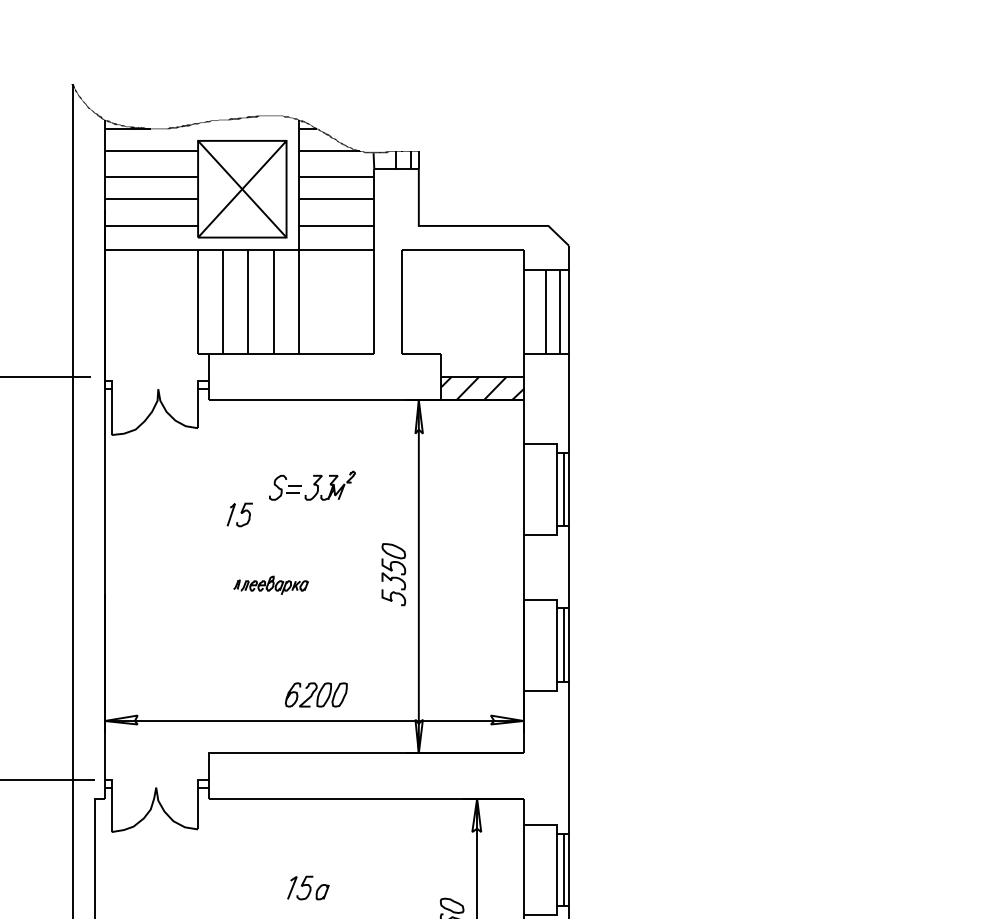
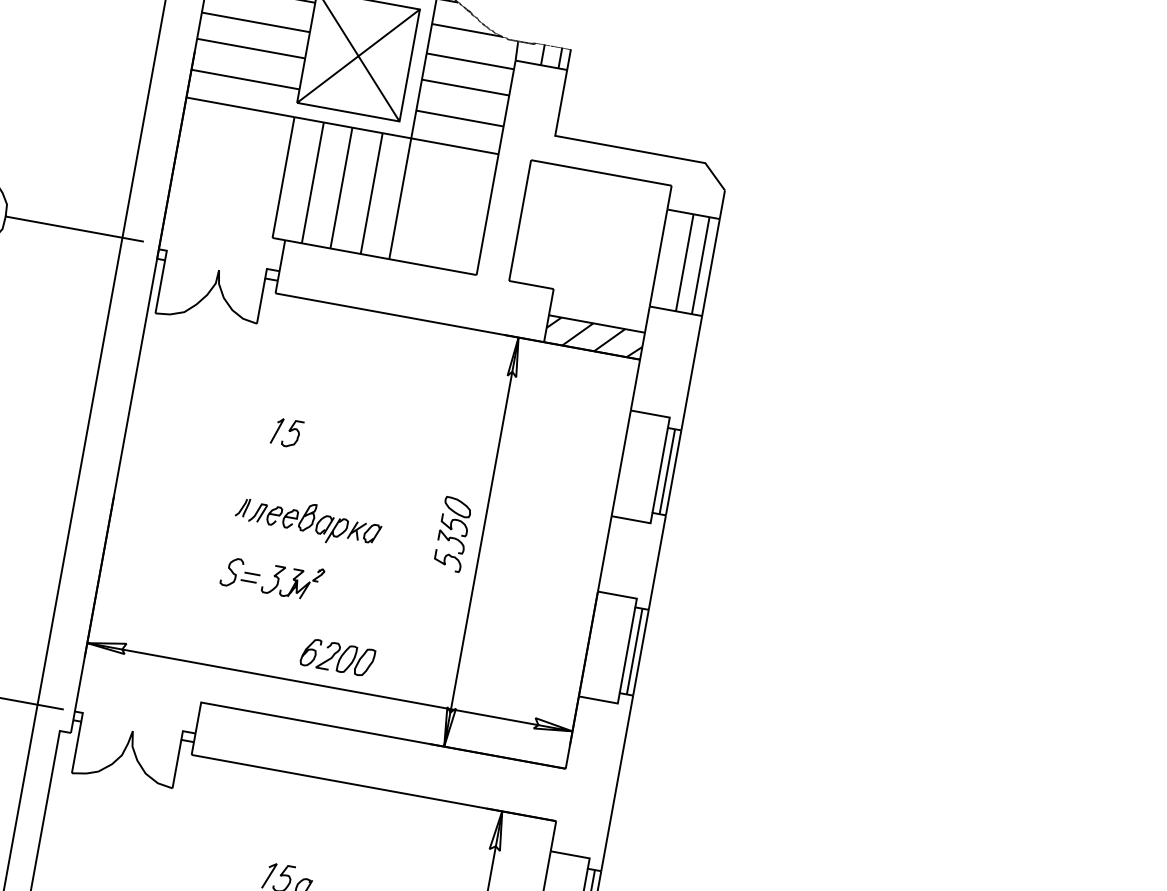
part: (312, 485) -> (272, 576), moved
part: (270, 585) -> (307, 521), size x1.67

